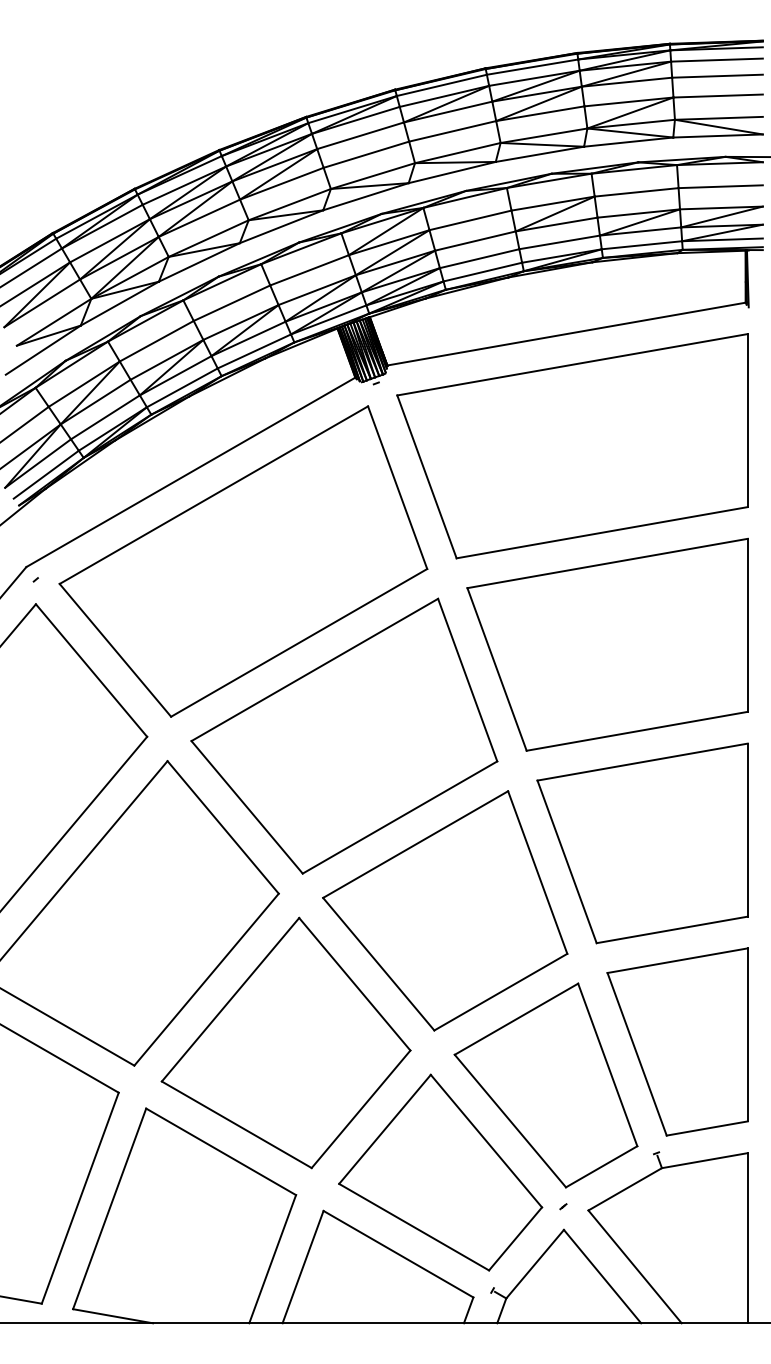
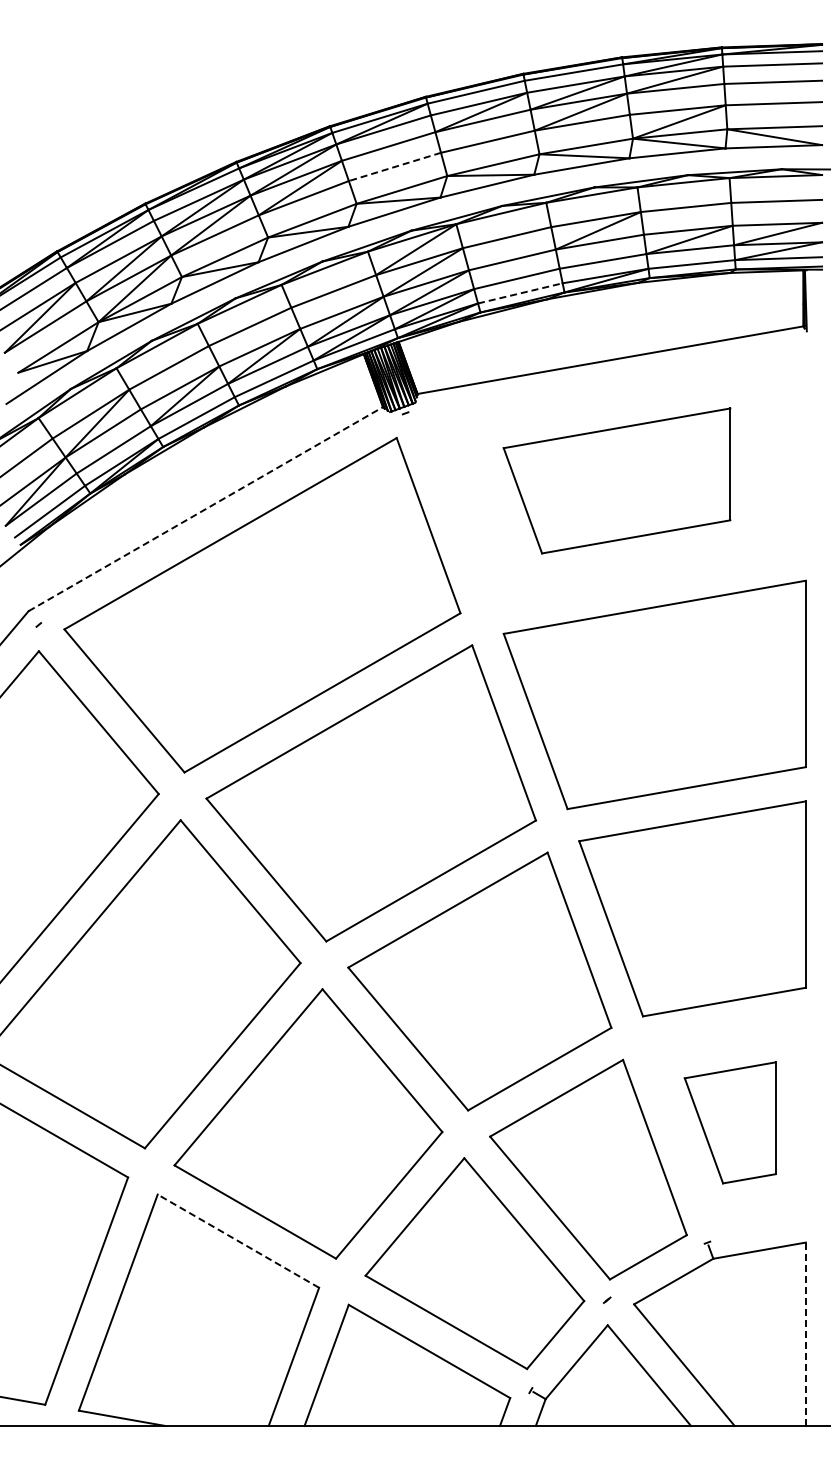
line: (366, 155) -> (394, 167), solid -> dashed
line: (482, 272) -> (520, 293), solid -> dashed
part: (572, 445) -> (616, 480), size x0.6
line: (190, 472) -> (205, 509), solid -> dashed
part: (676, 1041) -> (729, 1122), size x0.6
line: (220, 1151) -> (237, 1240), solid -> dashed
line: (747, 1238) -> (805, 1334), solid -> dashed

